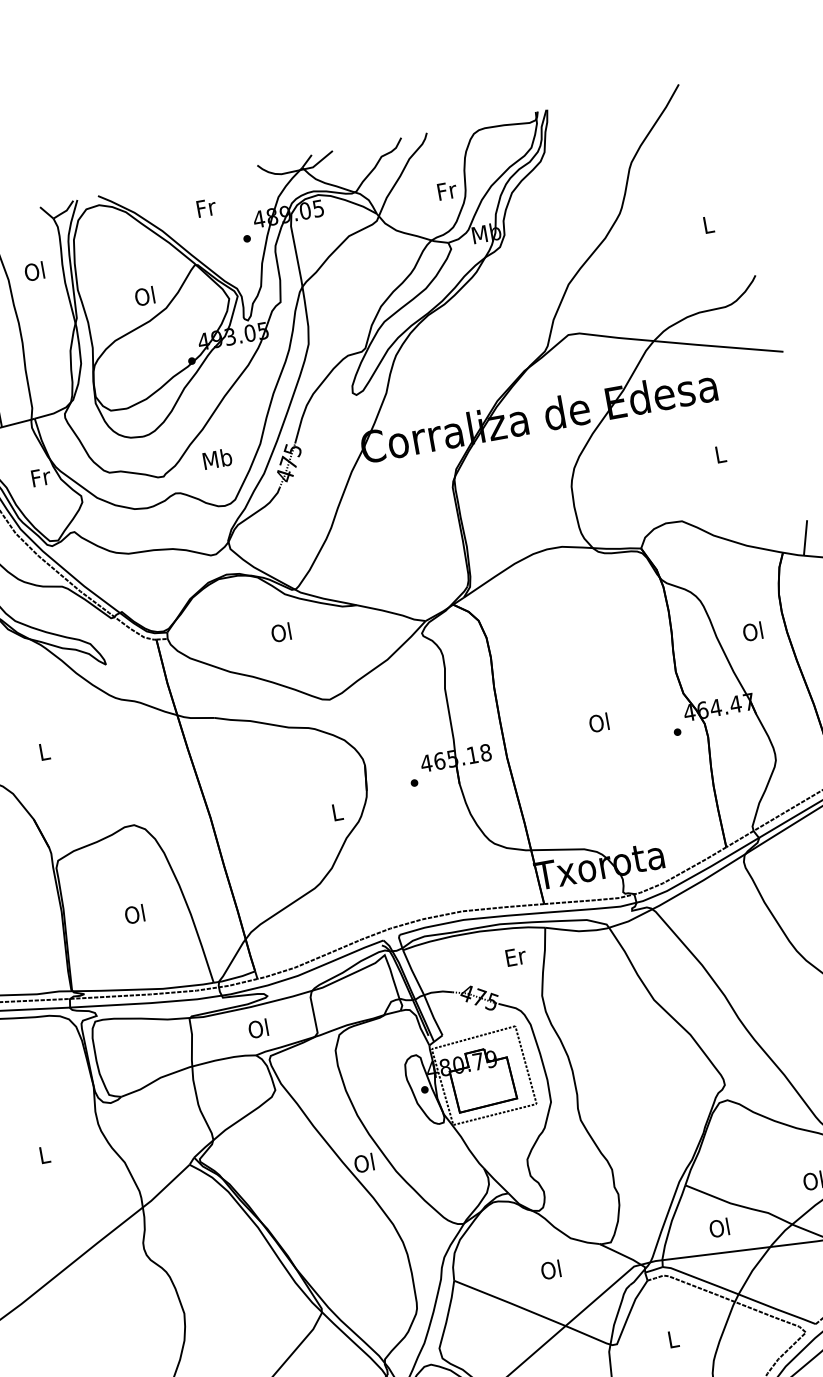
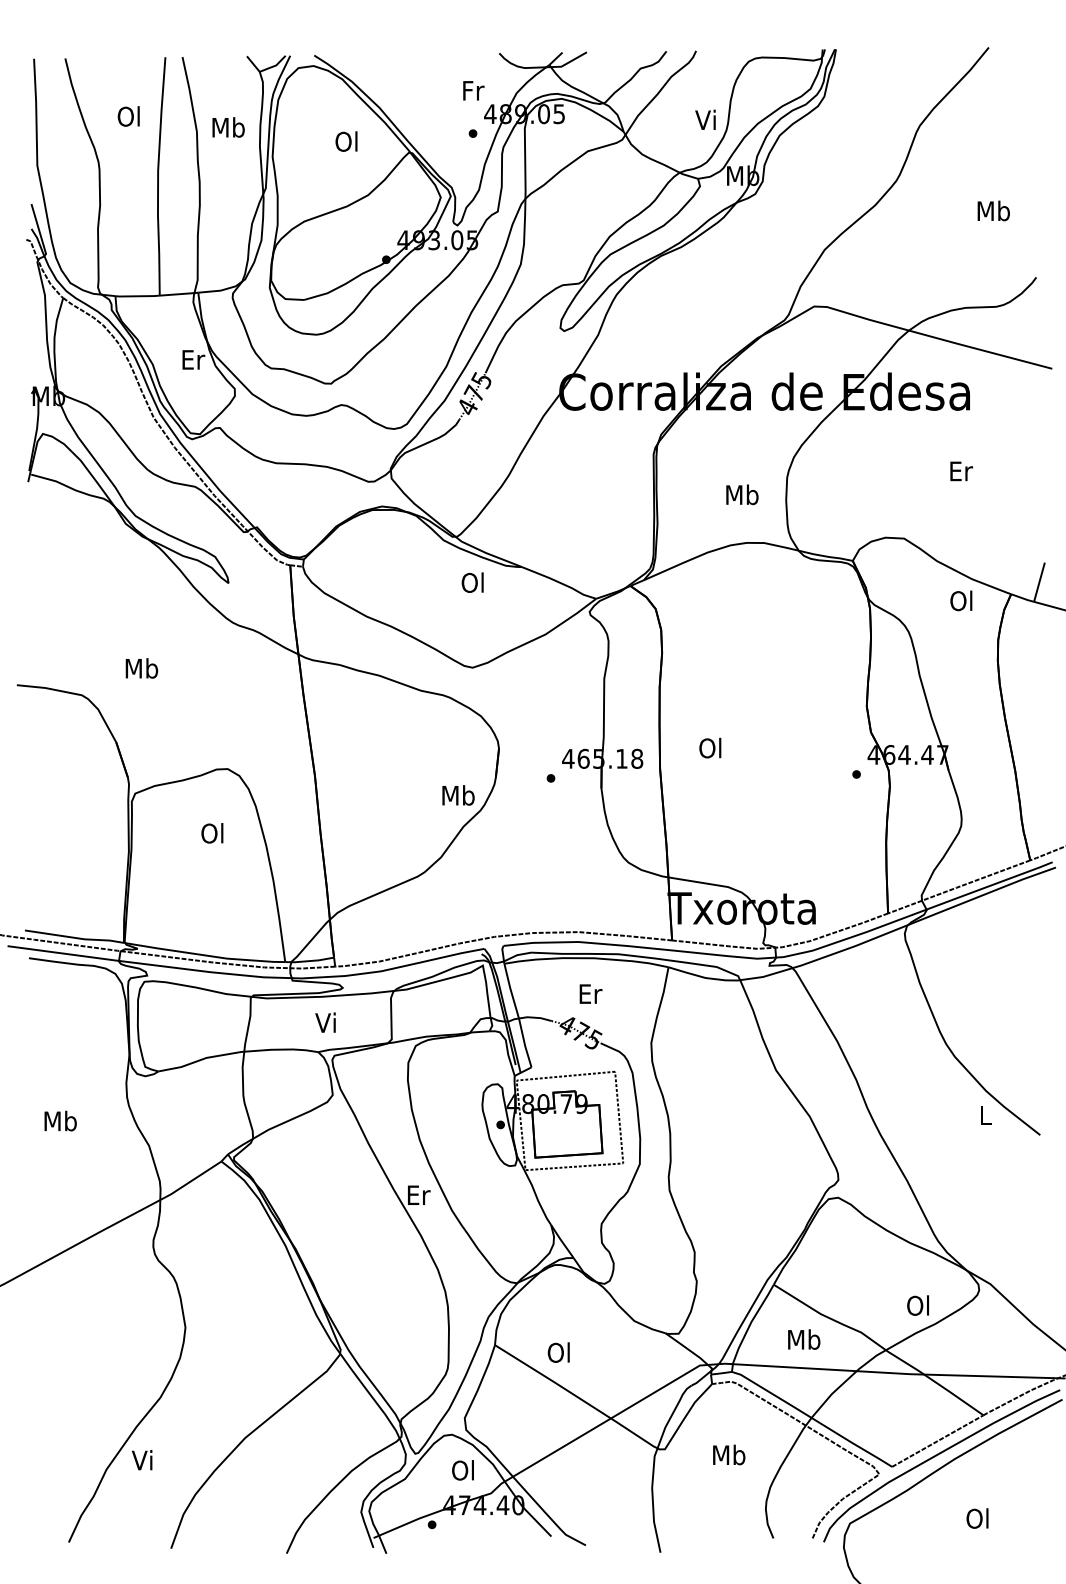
text: (446, 190) -> (706, 119), Fr -> Vi
text: (206, 207) -> (473, 90), moved
text: (708, 224) -> (993, 210), L -> Mb
text: (35, 271) -> (228, 127), Ol -> Mb
text: (144, 296) -> (346, 141), moved
text: (721, 454) -> (961, 471), L -> Er
text: (217, 458) -> (742, 494), moved
text: (41, 477) -> (193, 359), Fr -> Er
text: (752, 631) -> (961, 600), moved
text: (280, 632) -> (472, 582), moved
text: (599, 722) -> (710, 747), moved
text: (44, 751) -> (141, 668), L -> Mb
text: (337, 812) -> (458, 795), L -> Mb
text: (134, 914) -> (212, 833), moved
text: (515, 956) -> (590, 993), moved
text: (257, 1028) -> (325, 1022), Ol -> Vi
text: (44, 1154) -> (60, 1120), L -> Mb
text: (364, 1162) -> (418, 1194), Ol -> Er
text: (720, 1227) -> (804, 1339), Ol -> Mb
text: (550, 1269) -> (558, 1352), moved
text: (673, 1338) -> (729, 1454), L -> Mb

